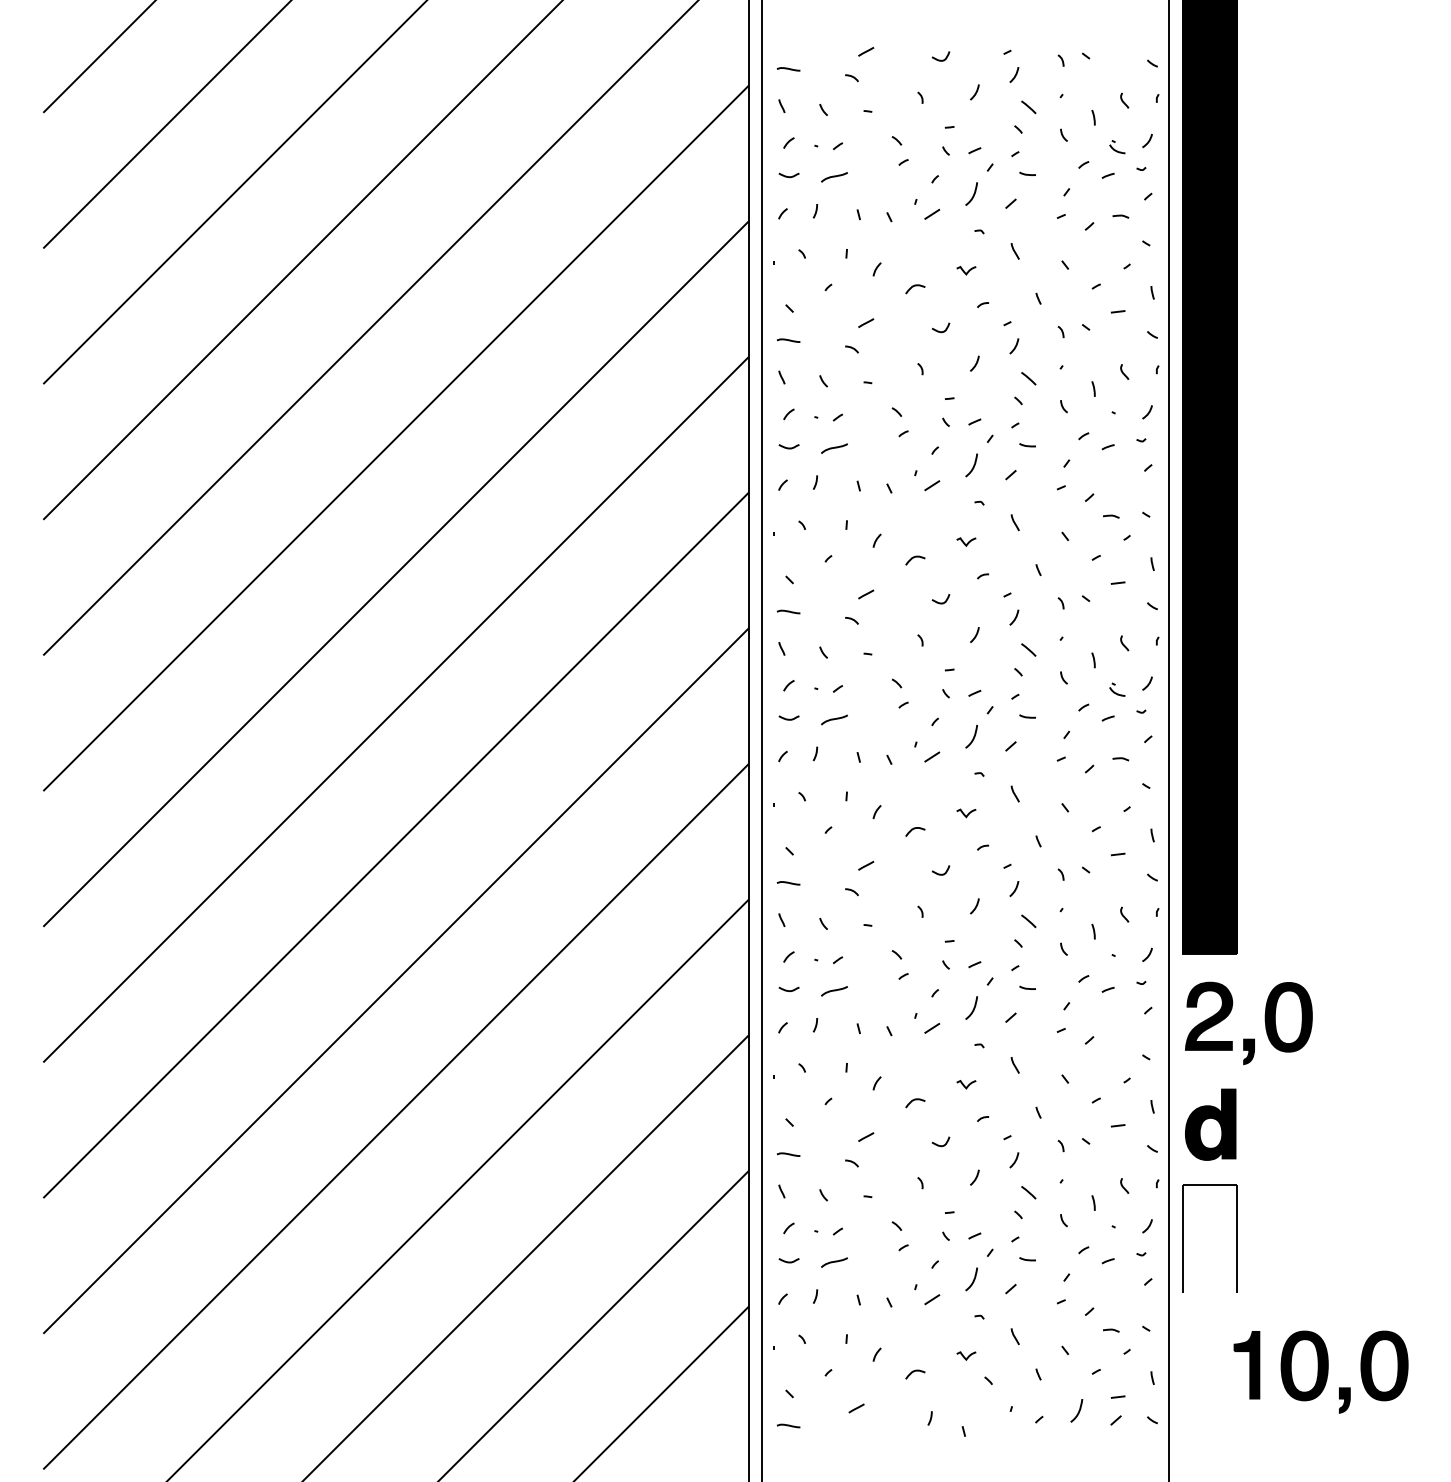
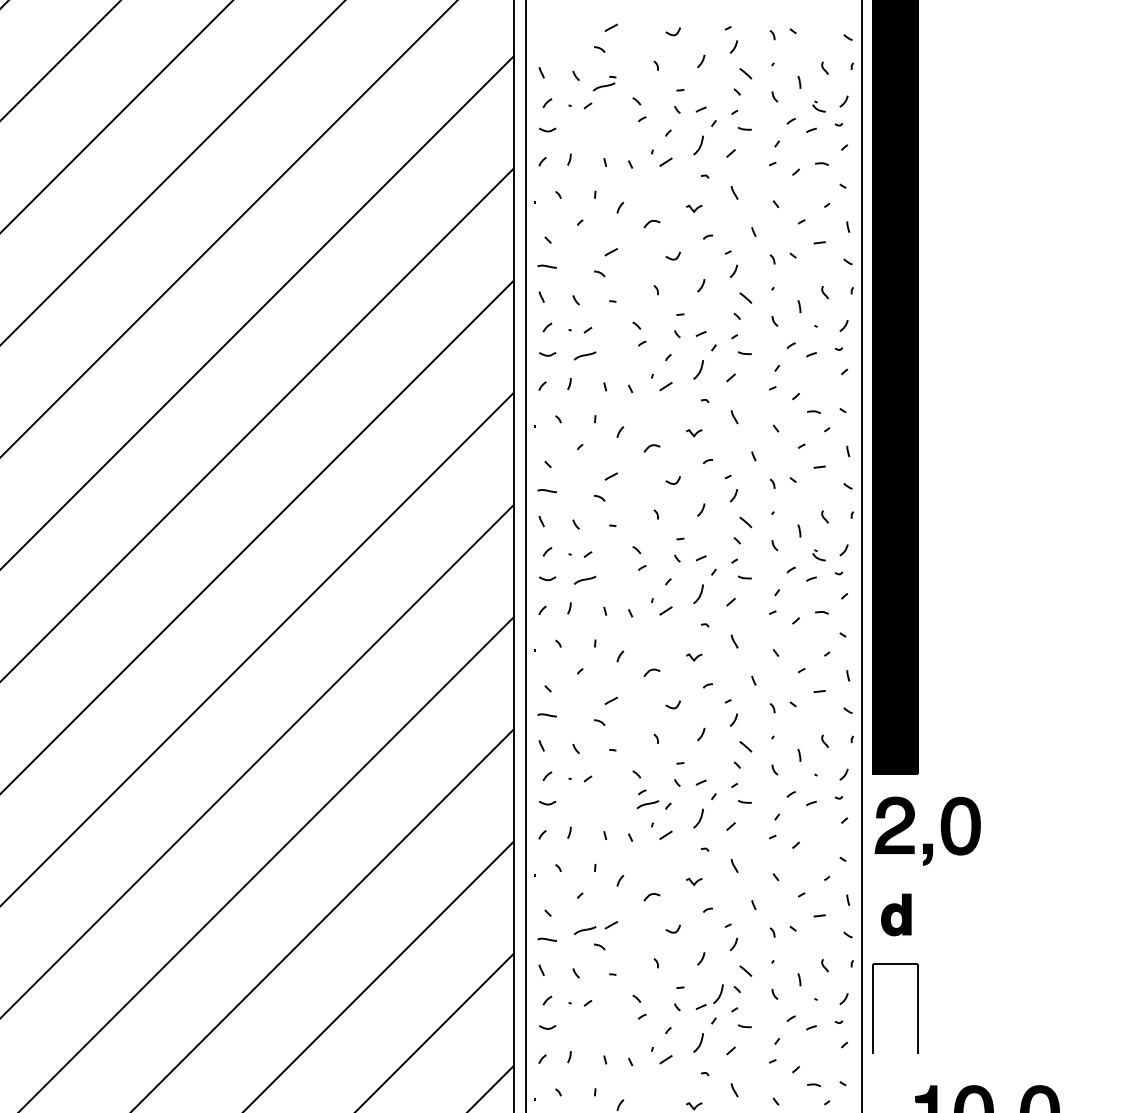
curve: (788, 69) -> (547, 42), removed
curve: (834, 177) -> (604, 87), moved
curve: (834, 991) -> (648, 804), moved
part: (1210, 1124) -> (896, 914), size x0.7
curve: (997, 1220) -> (719, 994), added
curve: (834, 1262) -> (585, 930), moved

